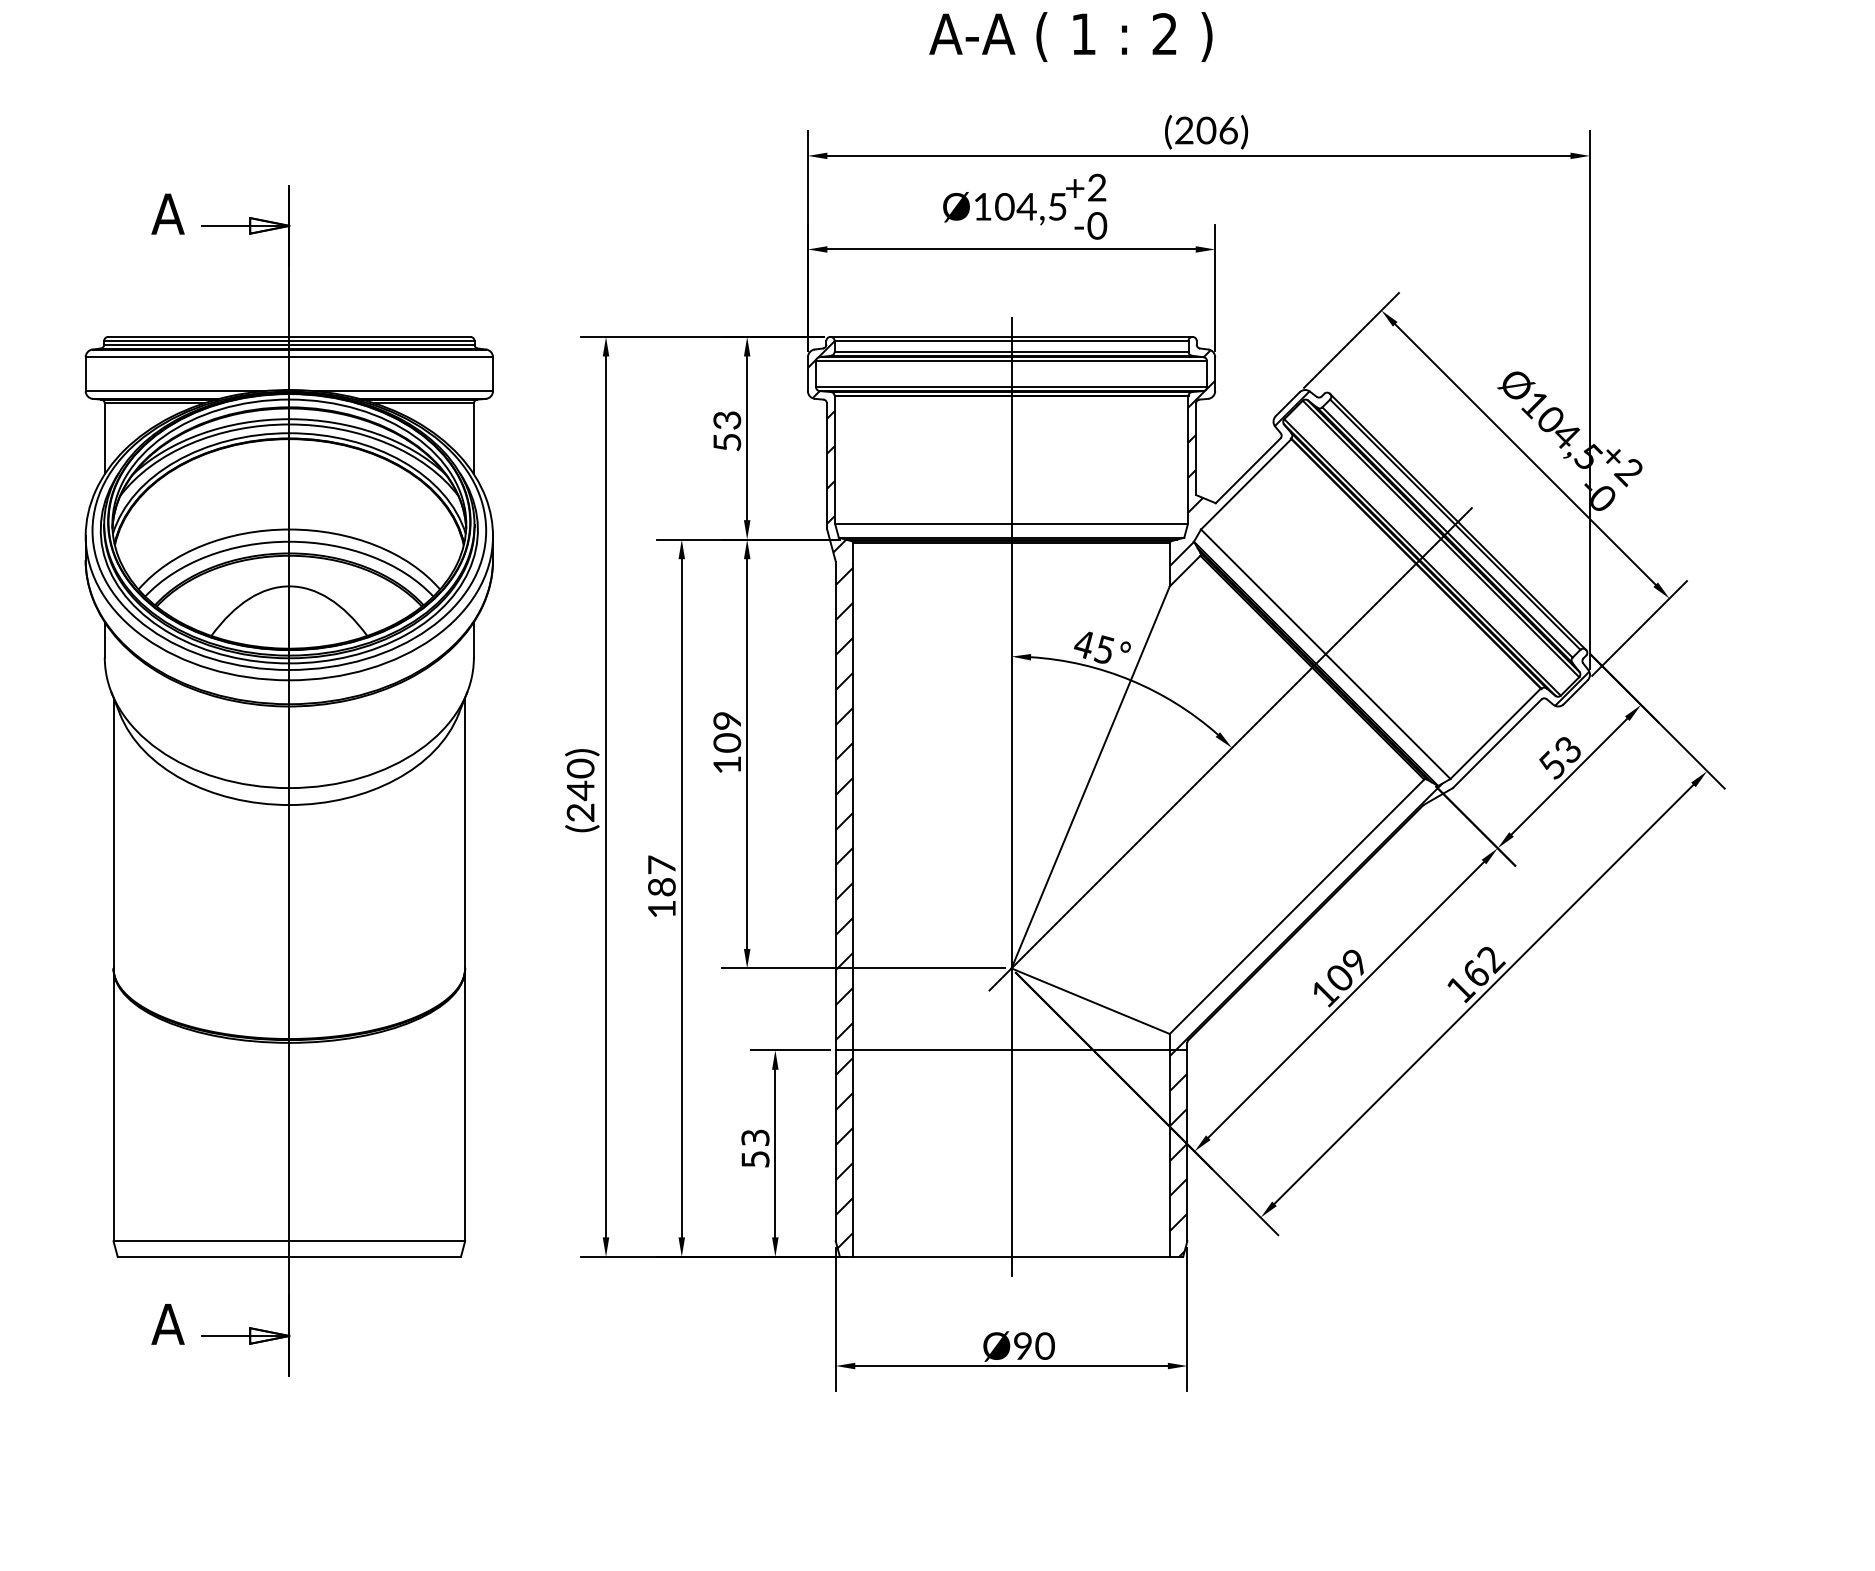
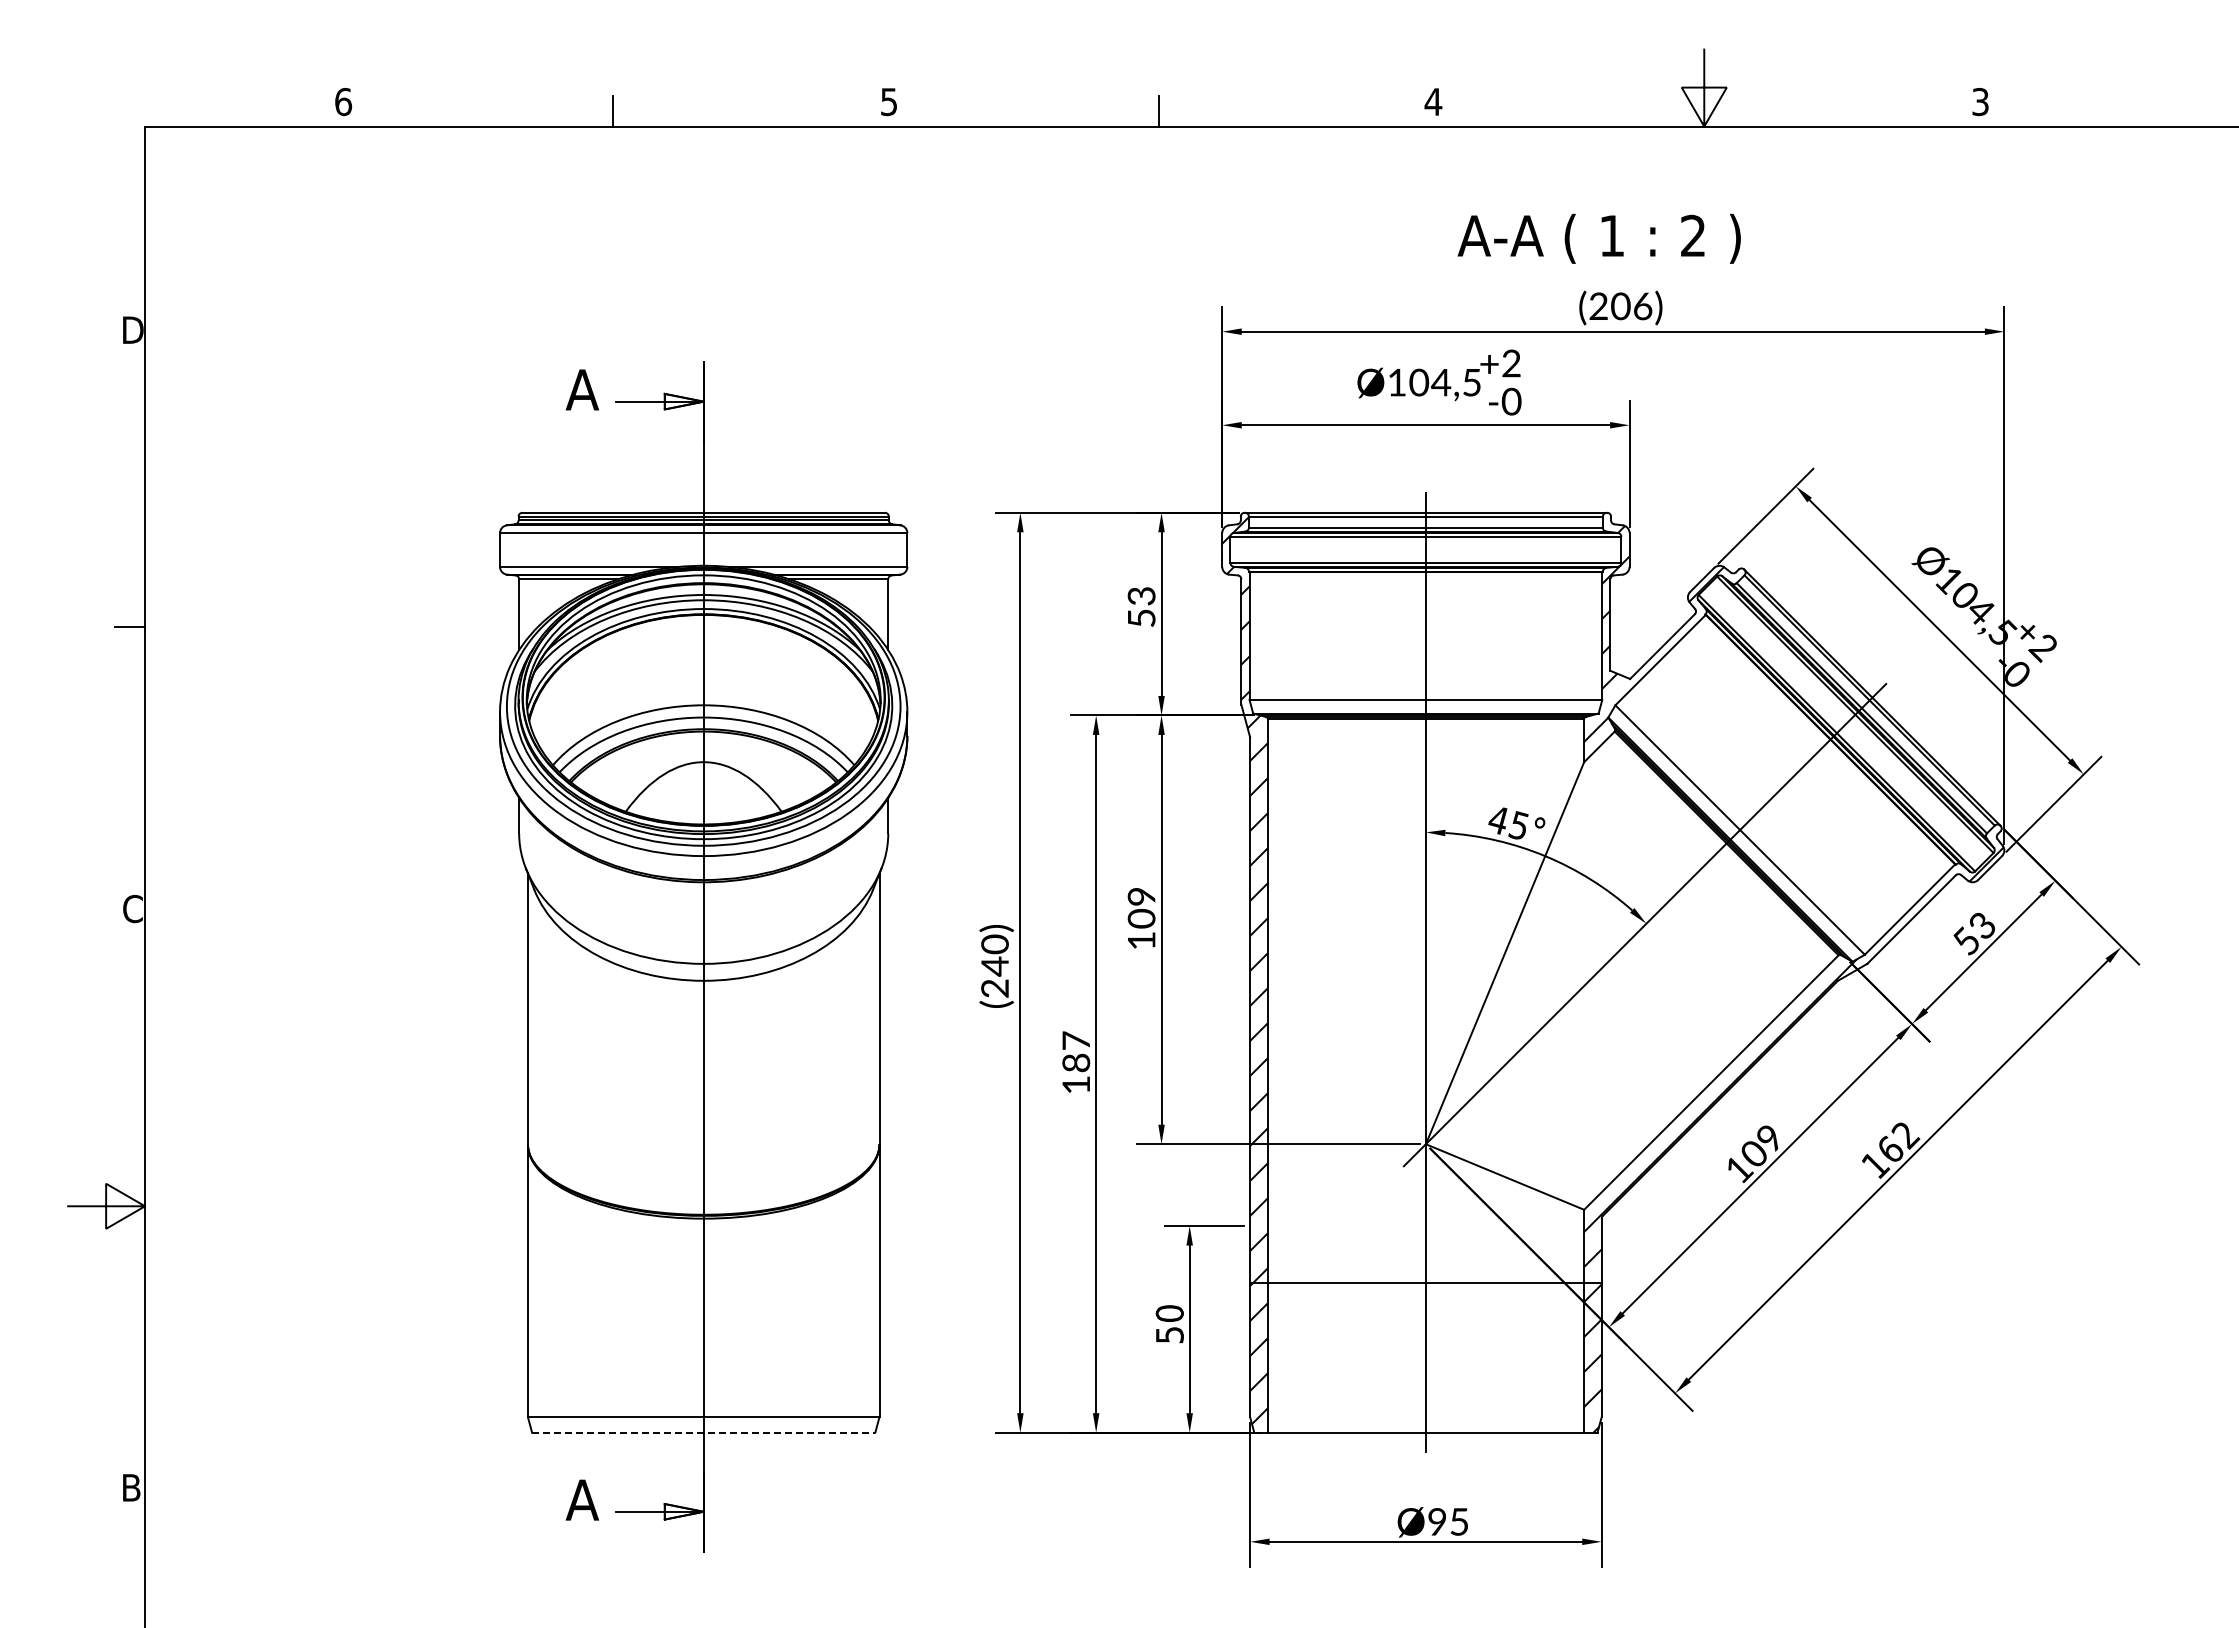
text: (1070, 36) -> (1598, 238), moved
line: (1011, 1050) -> (1425, 1283), moved
text: (755, 1137) -> (1169, 1313), 53 -> 50
line: (289, 1256) -> (703, 1432), solid -> dashed
text: (1045, 1345) -> (1459, 1521), Ø90 -> Ø95

